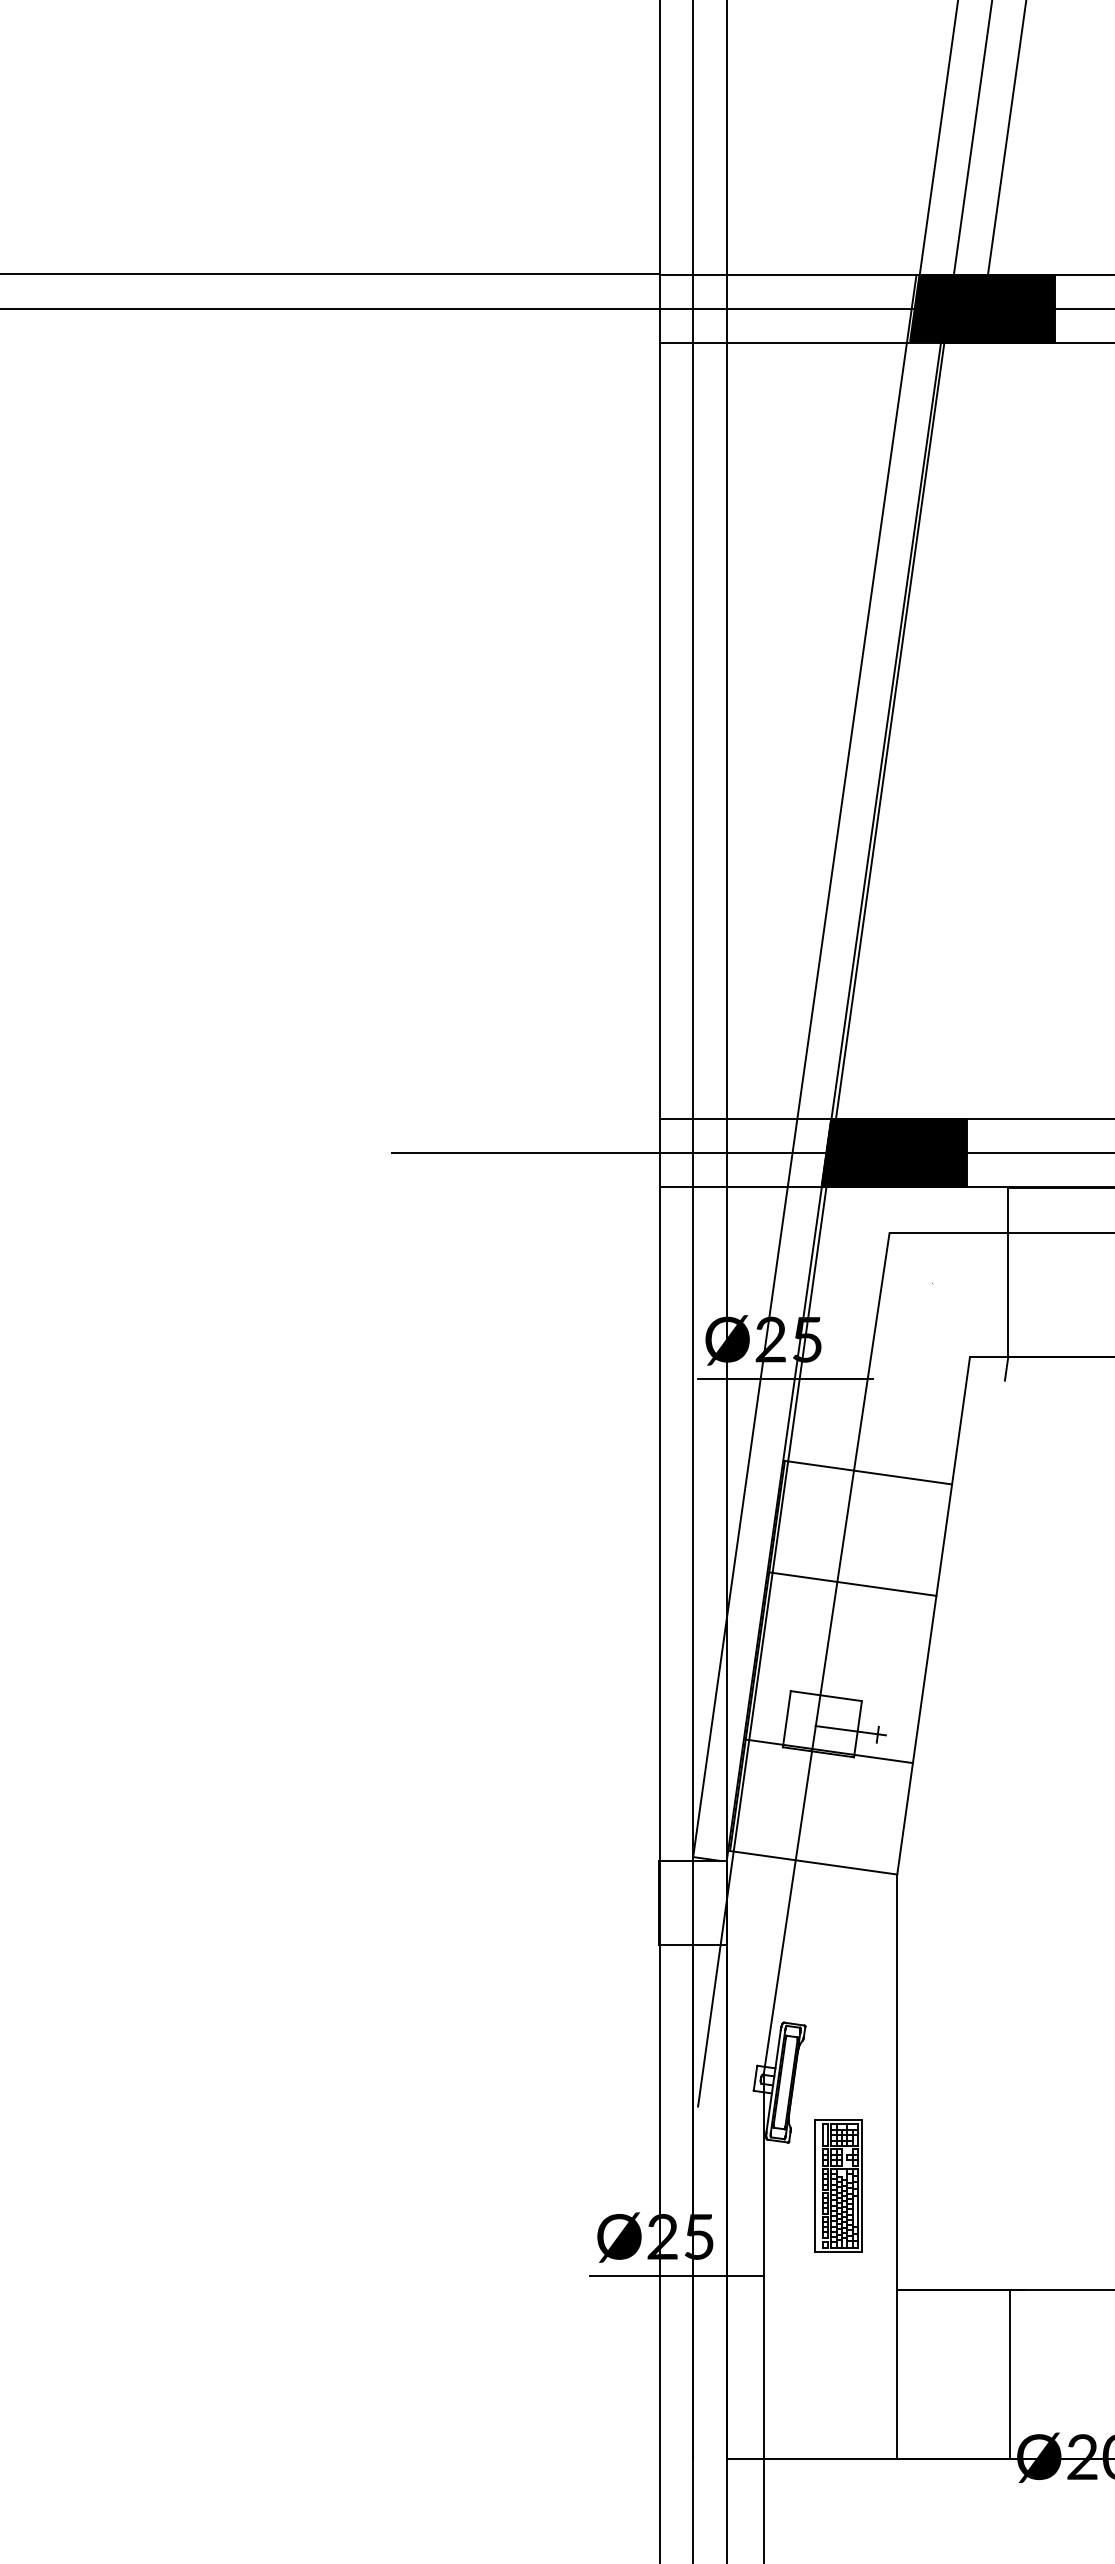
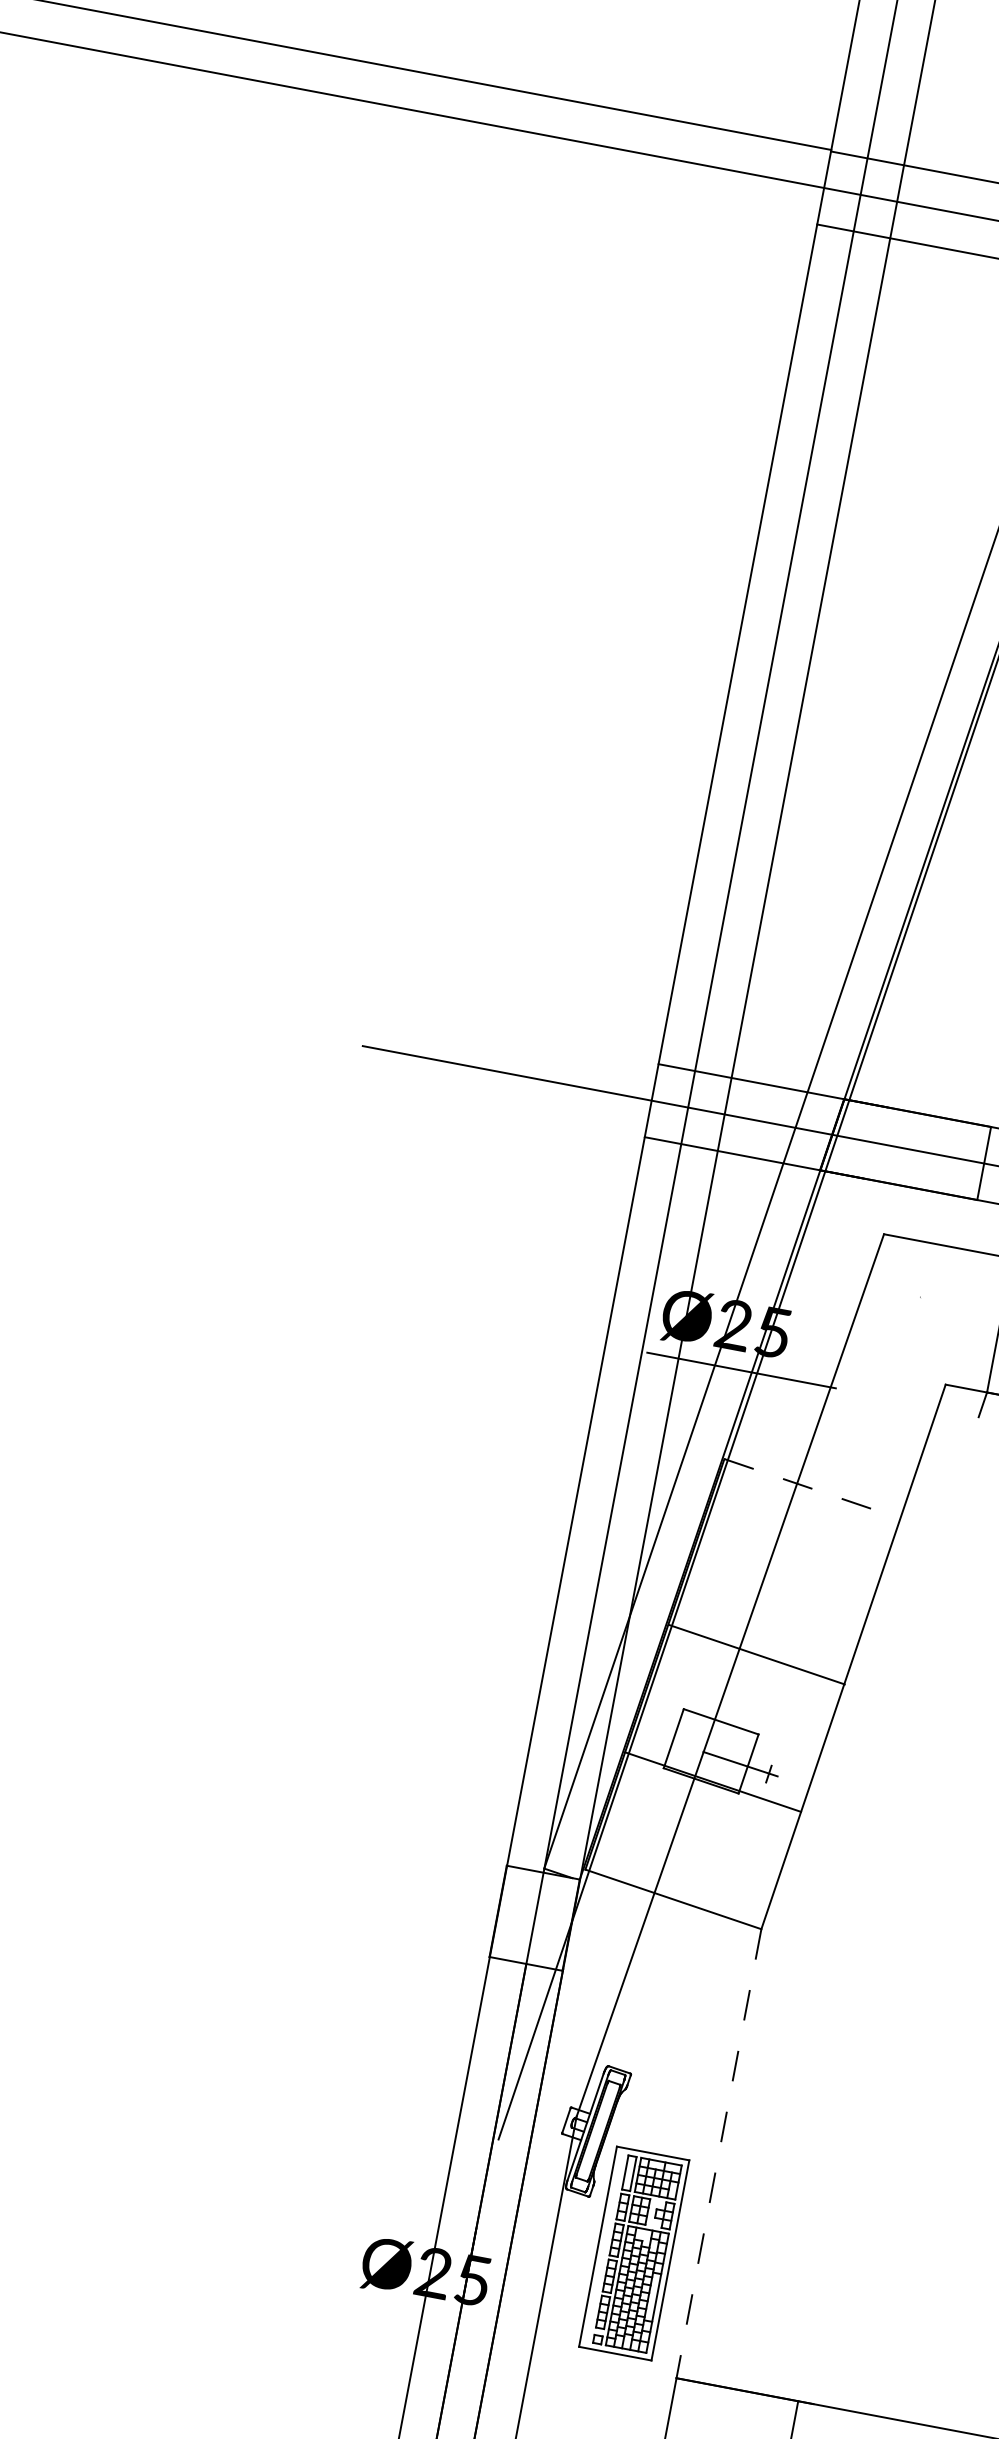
fill: (894, 1152) -> (905, 1147), removed
line: (868, 1472) -> (812, 1488), solid -> dashed
line: (852, 1583) -> (756, 1653), moved
line: (897, 2082) -> (719, 2154), solid -> dashed
part: (838, 2185) -> (634, 2253), size x1.4
line: (676, 2276) -> (440, 2318), removed

